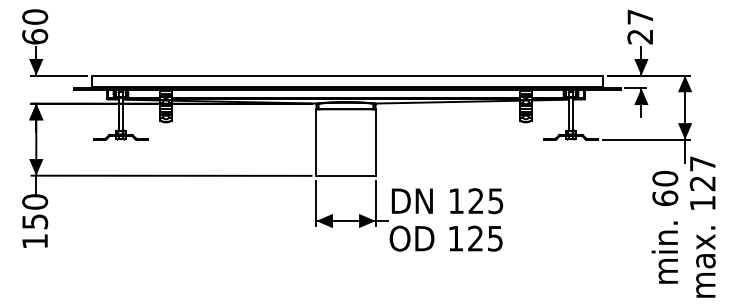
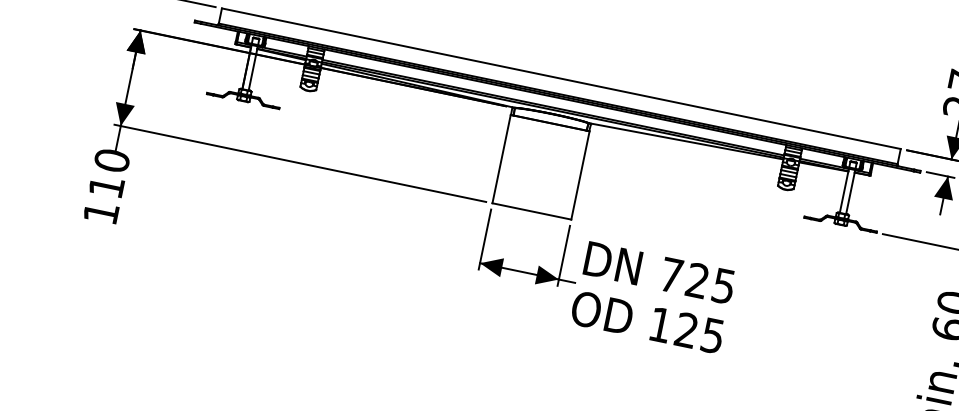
text: (456, 200) -> (671, 274), 125 -> 725
text: (35, 221) -> (107, 186), 150 -> 110

